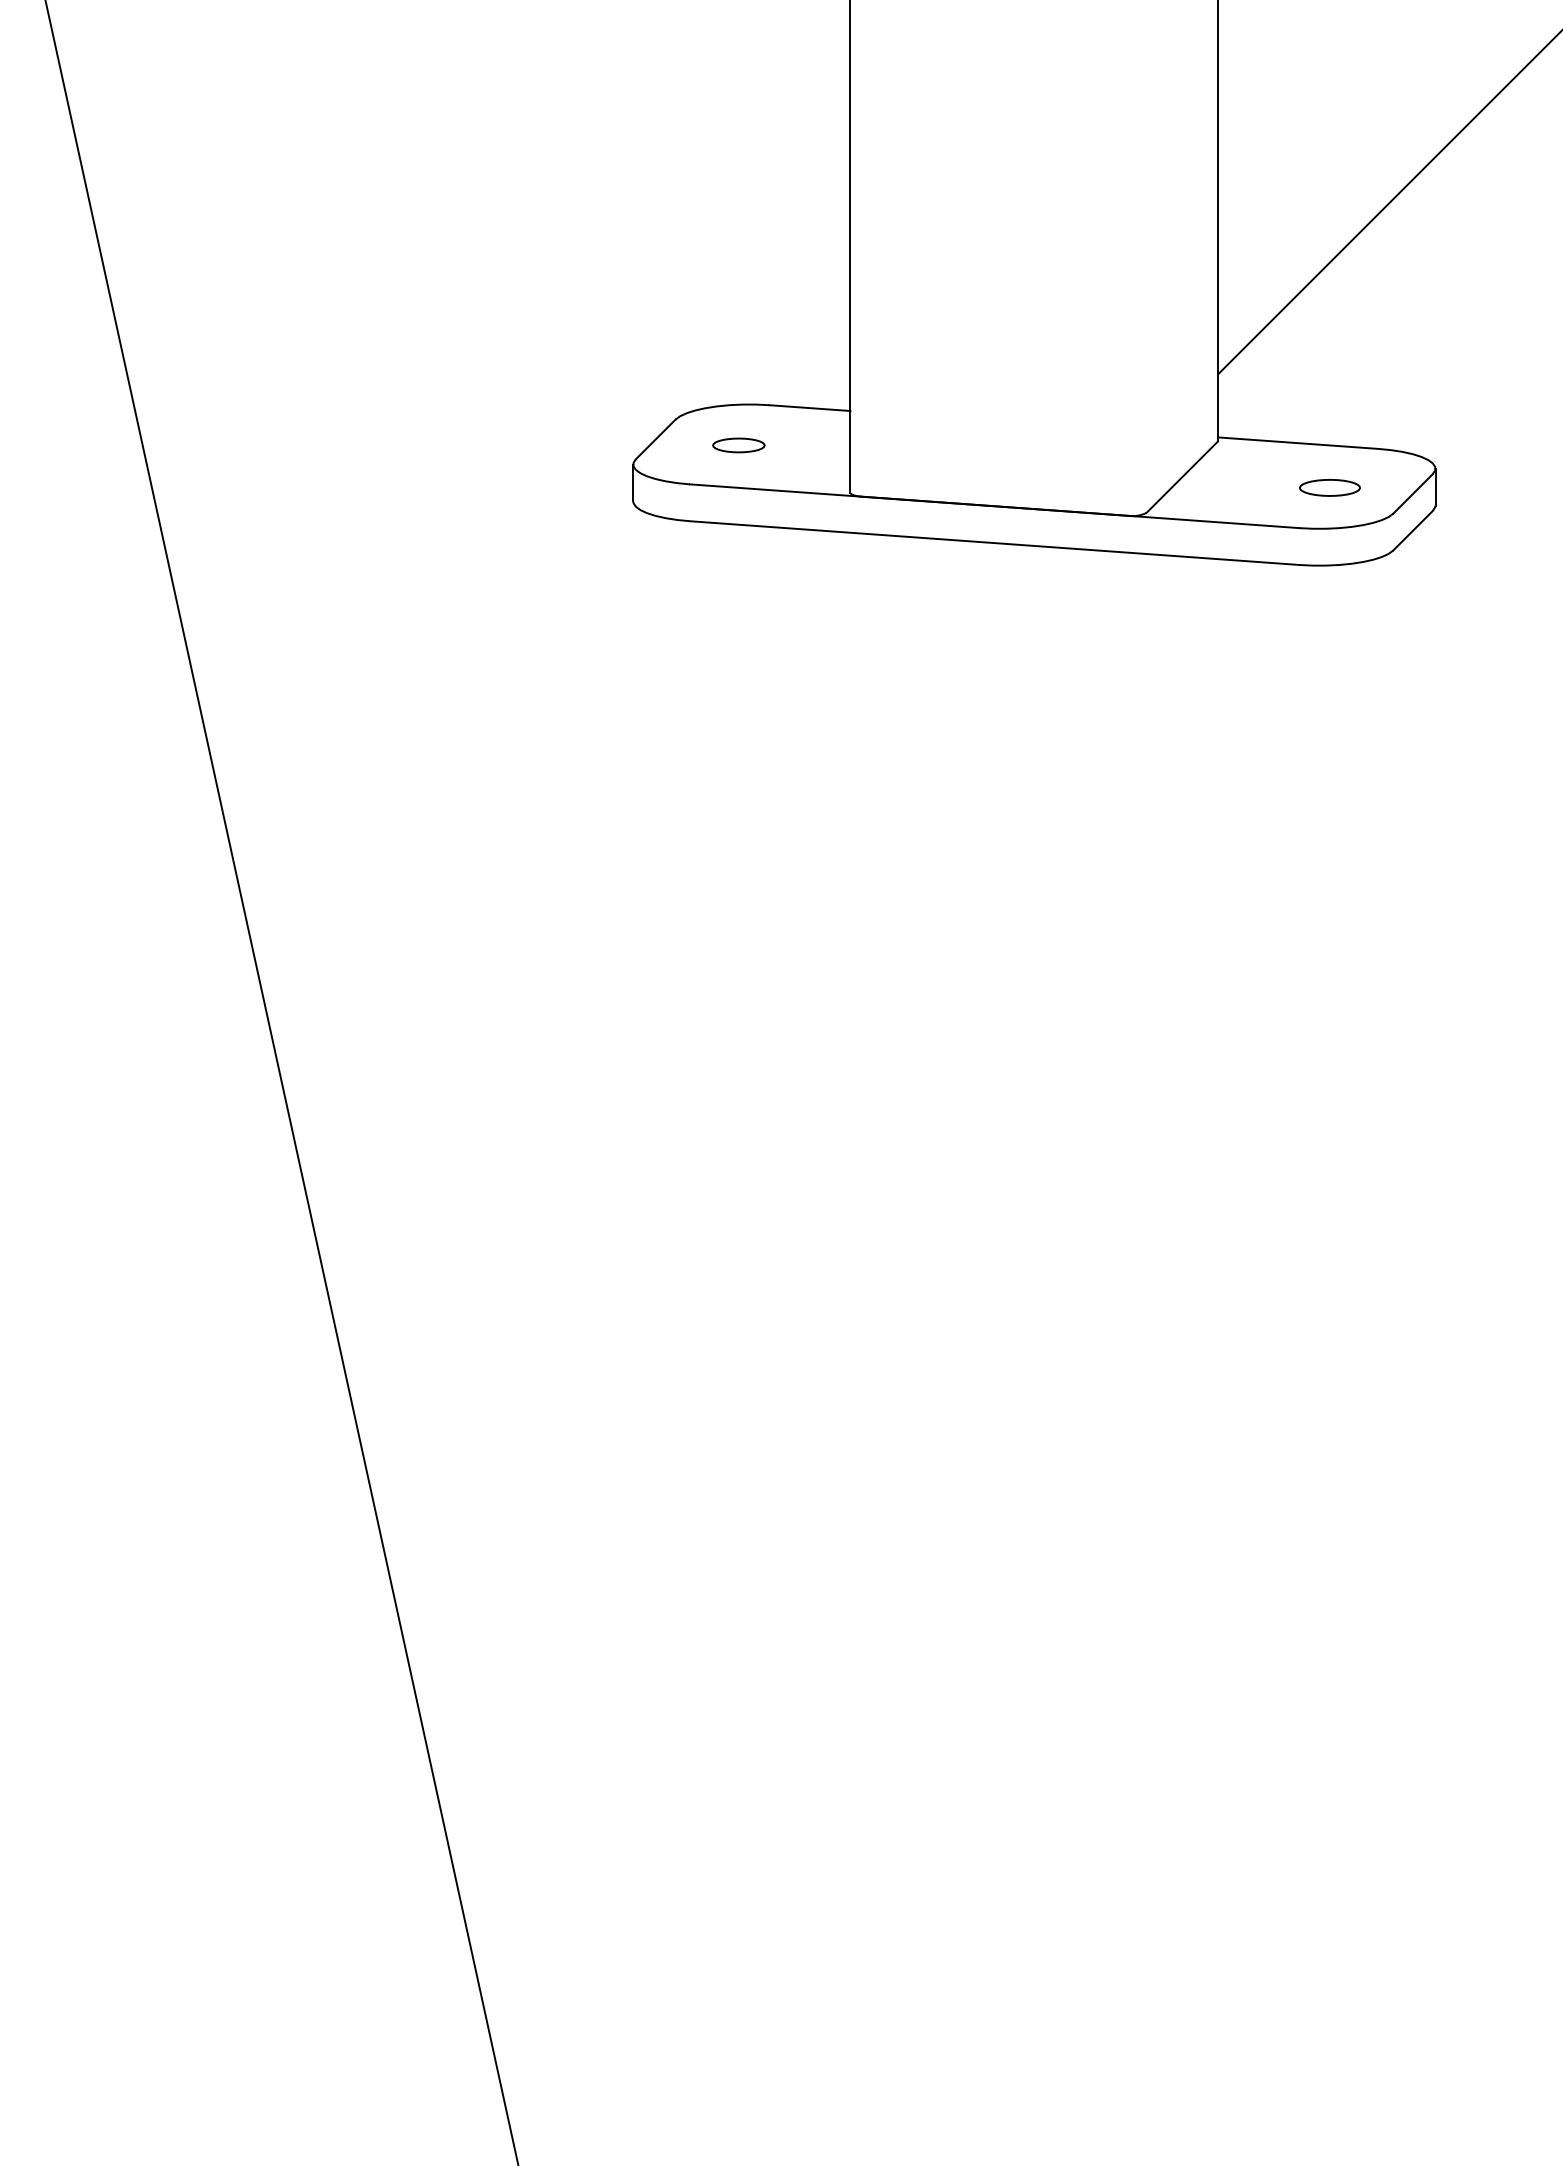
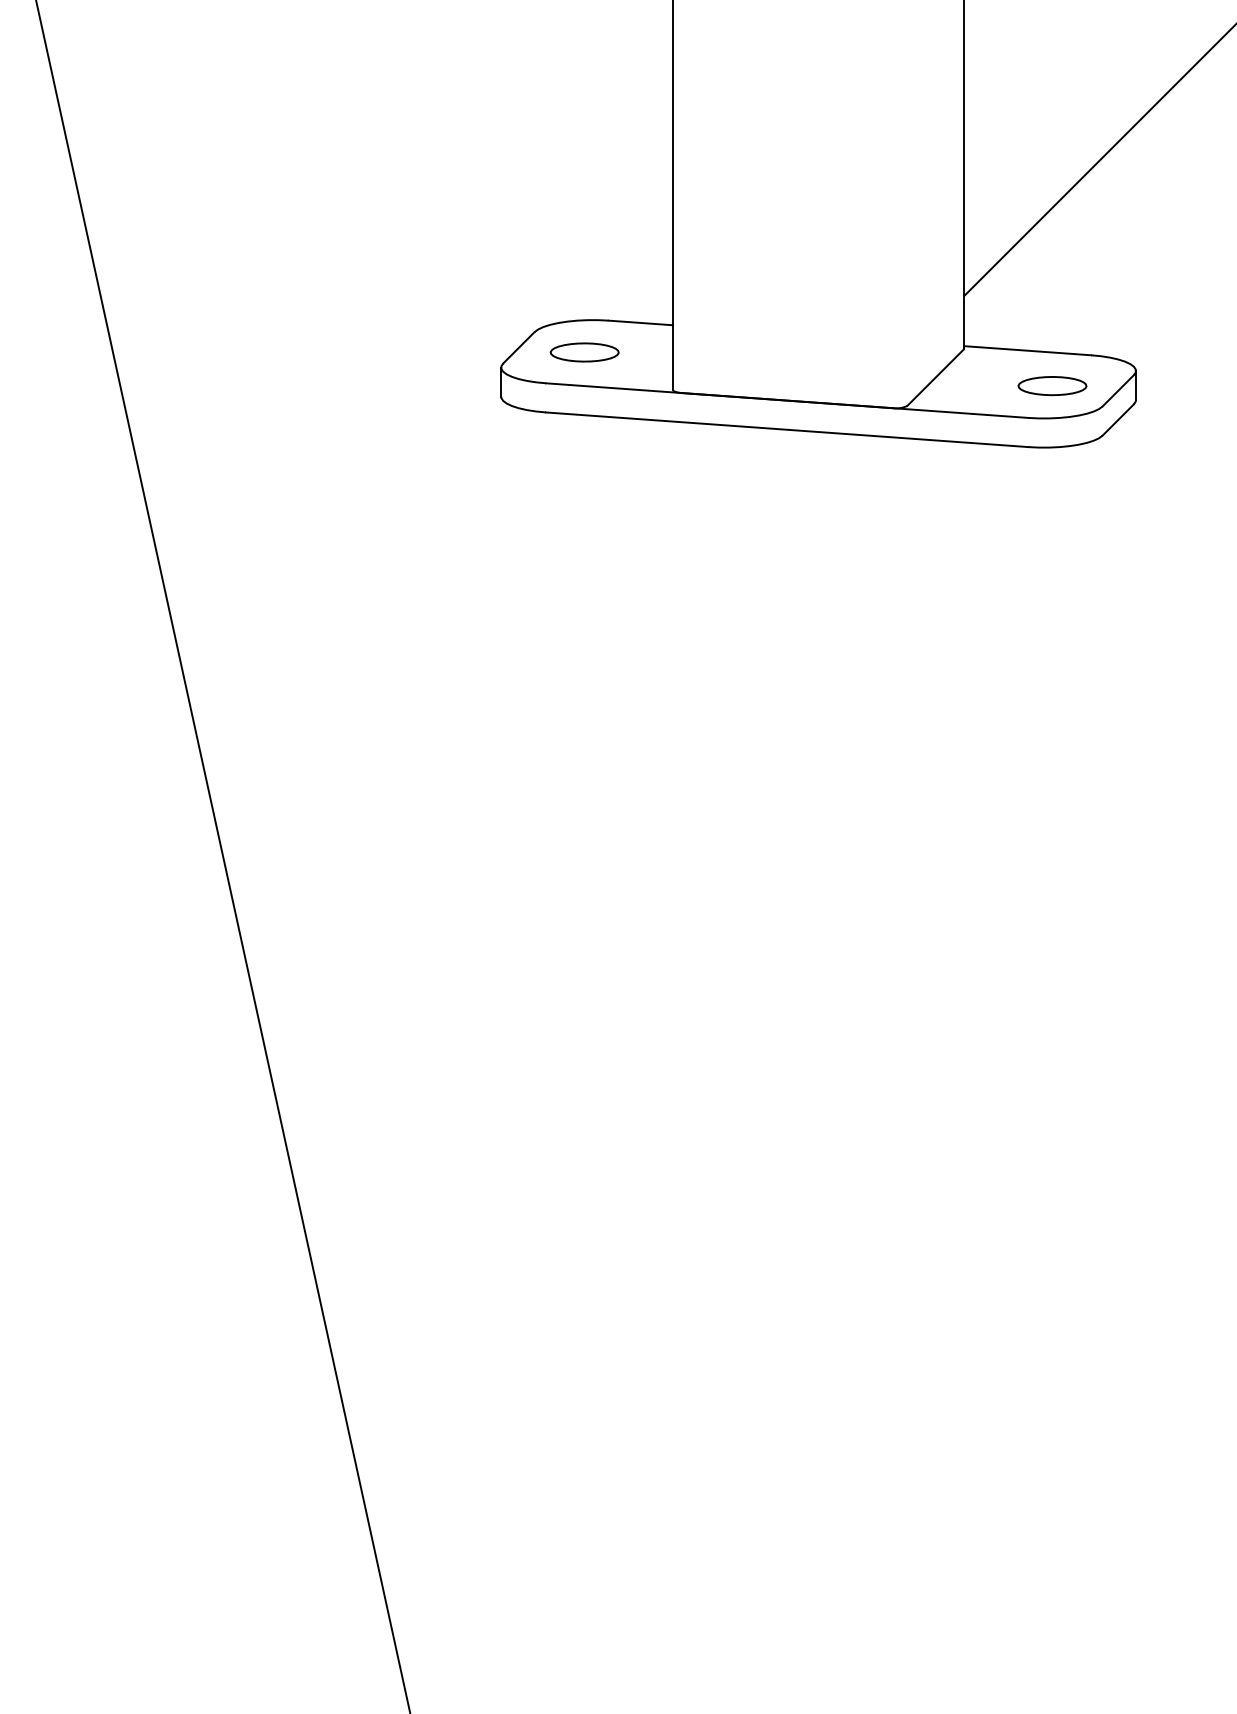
part: (738, 445) -> (584, 352), size x1.67
part: (1329, 487) -> (1052, 385), size x1.43

